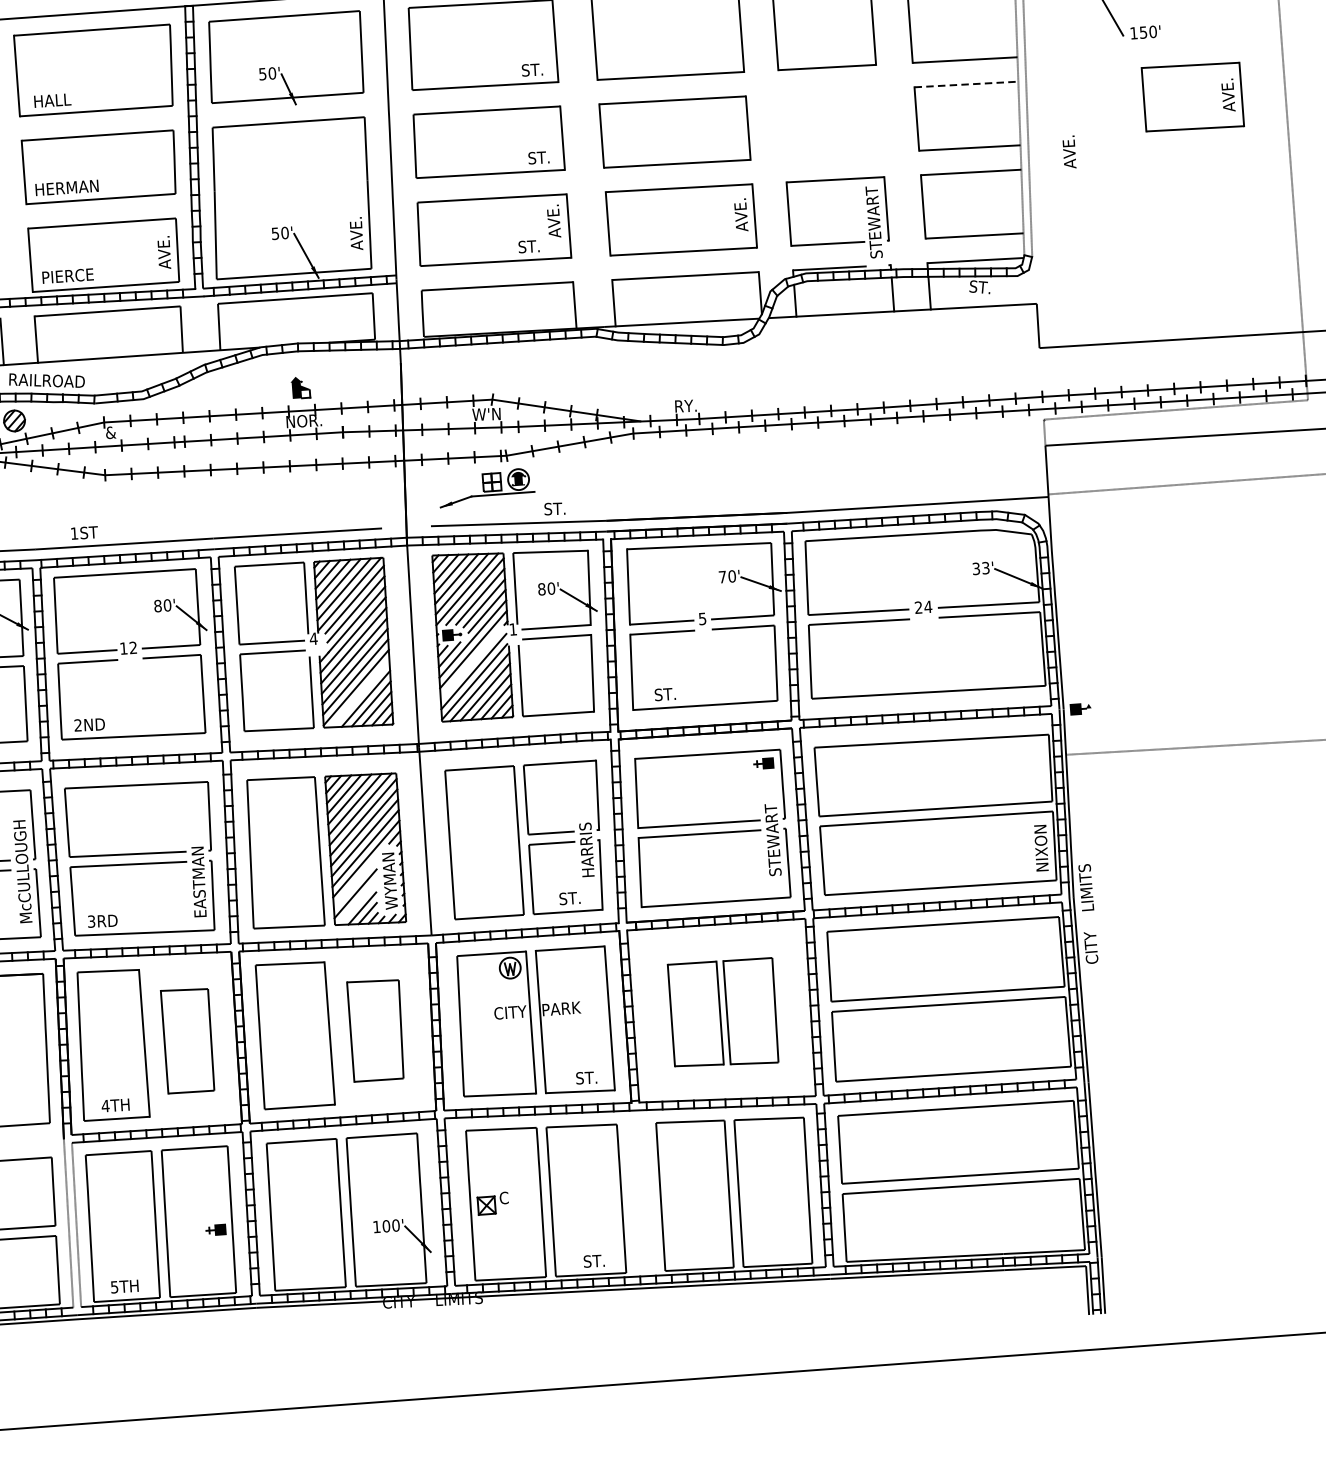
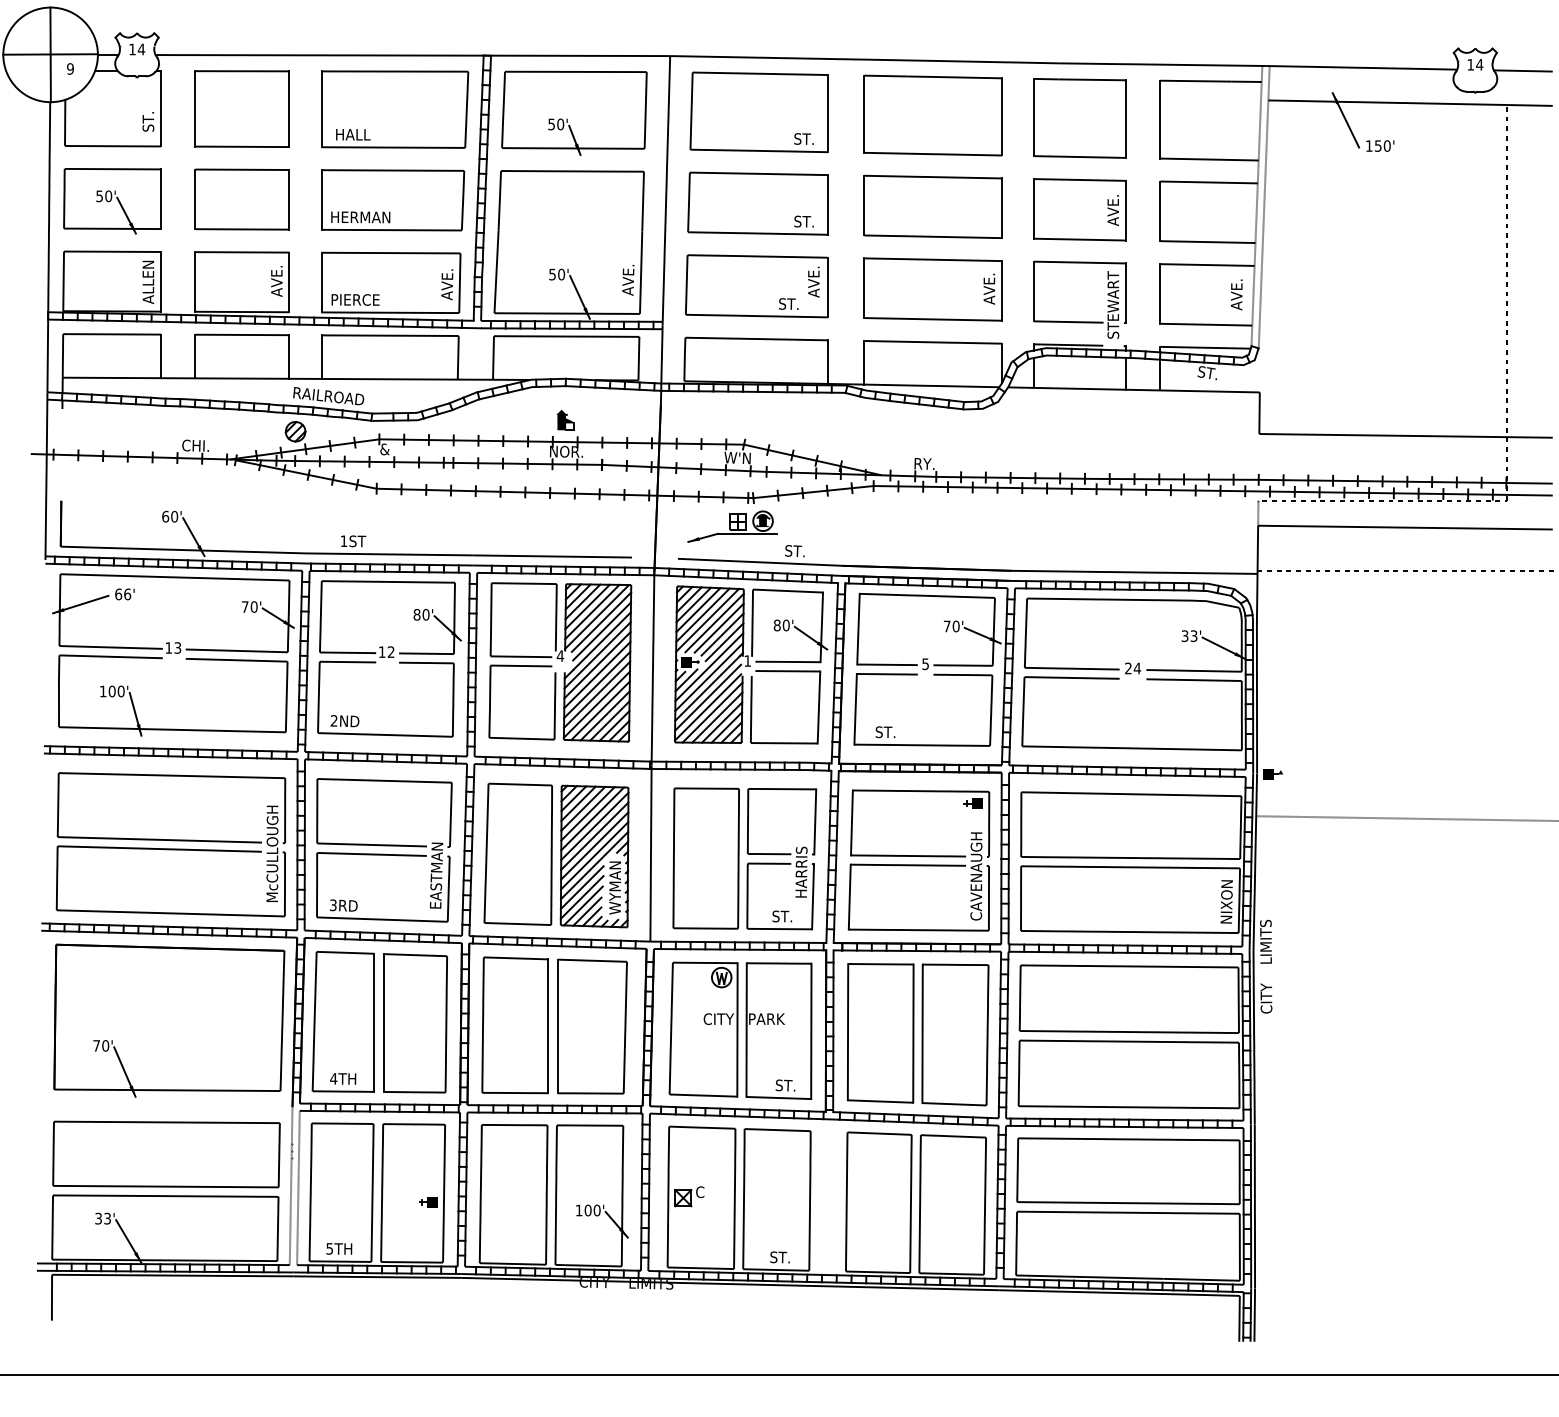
line: (966, 84) -> (1209, 182), dashed -> solid
part: (1192, 96) -> (1079, 209), moved
text: (1069, 151) -> (1236, 294), moved
line: (472, 661) -> (707, 688), added
line: (360, 693) -> (600, 710), added
text: (773, 840) -> (976, 876), STEWART -> CAVENAUGH
line: (354, 883) -> (581, 887), added
line: (356, 902) -> (582, 905), added
part: (723, 1013) -> (918, 1034), size x1.43
part: (376, 1030) -> (592, 1026), size x1.43
part: (188, 1040) -> (415, 1023), size x1.43

